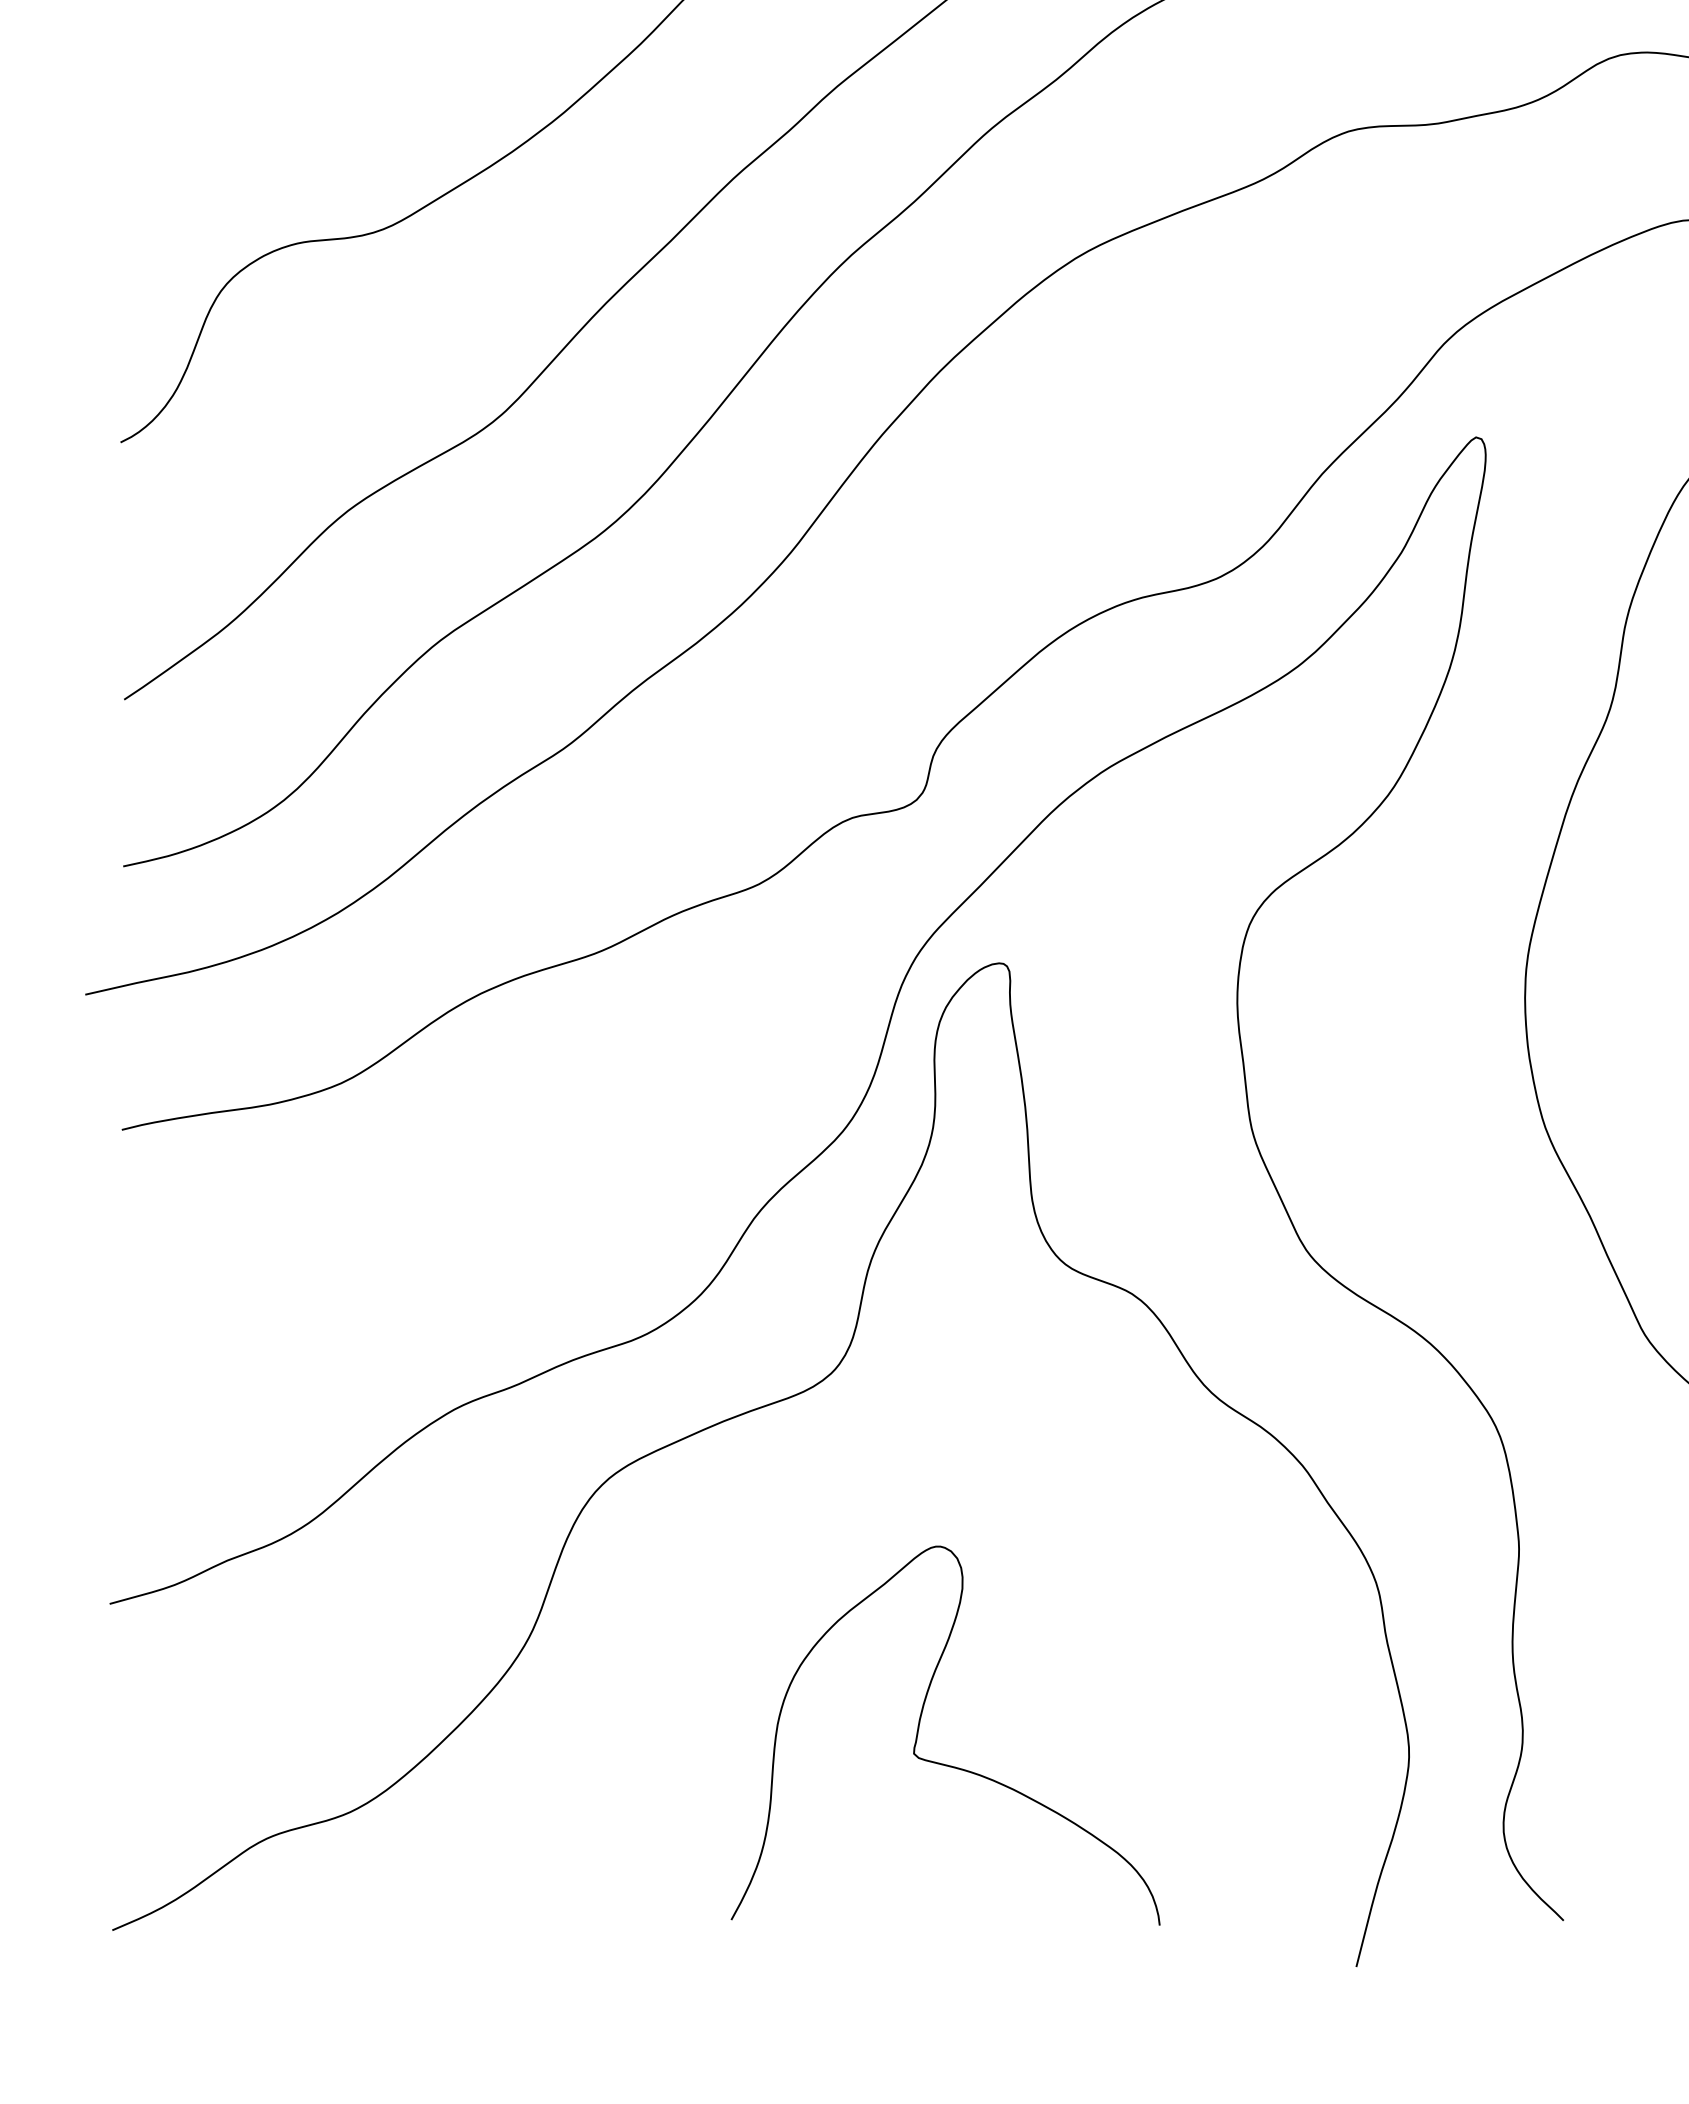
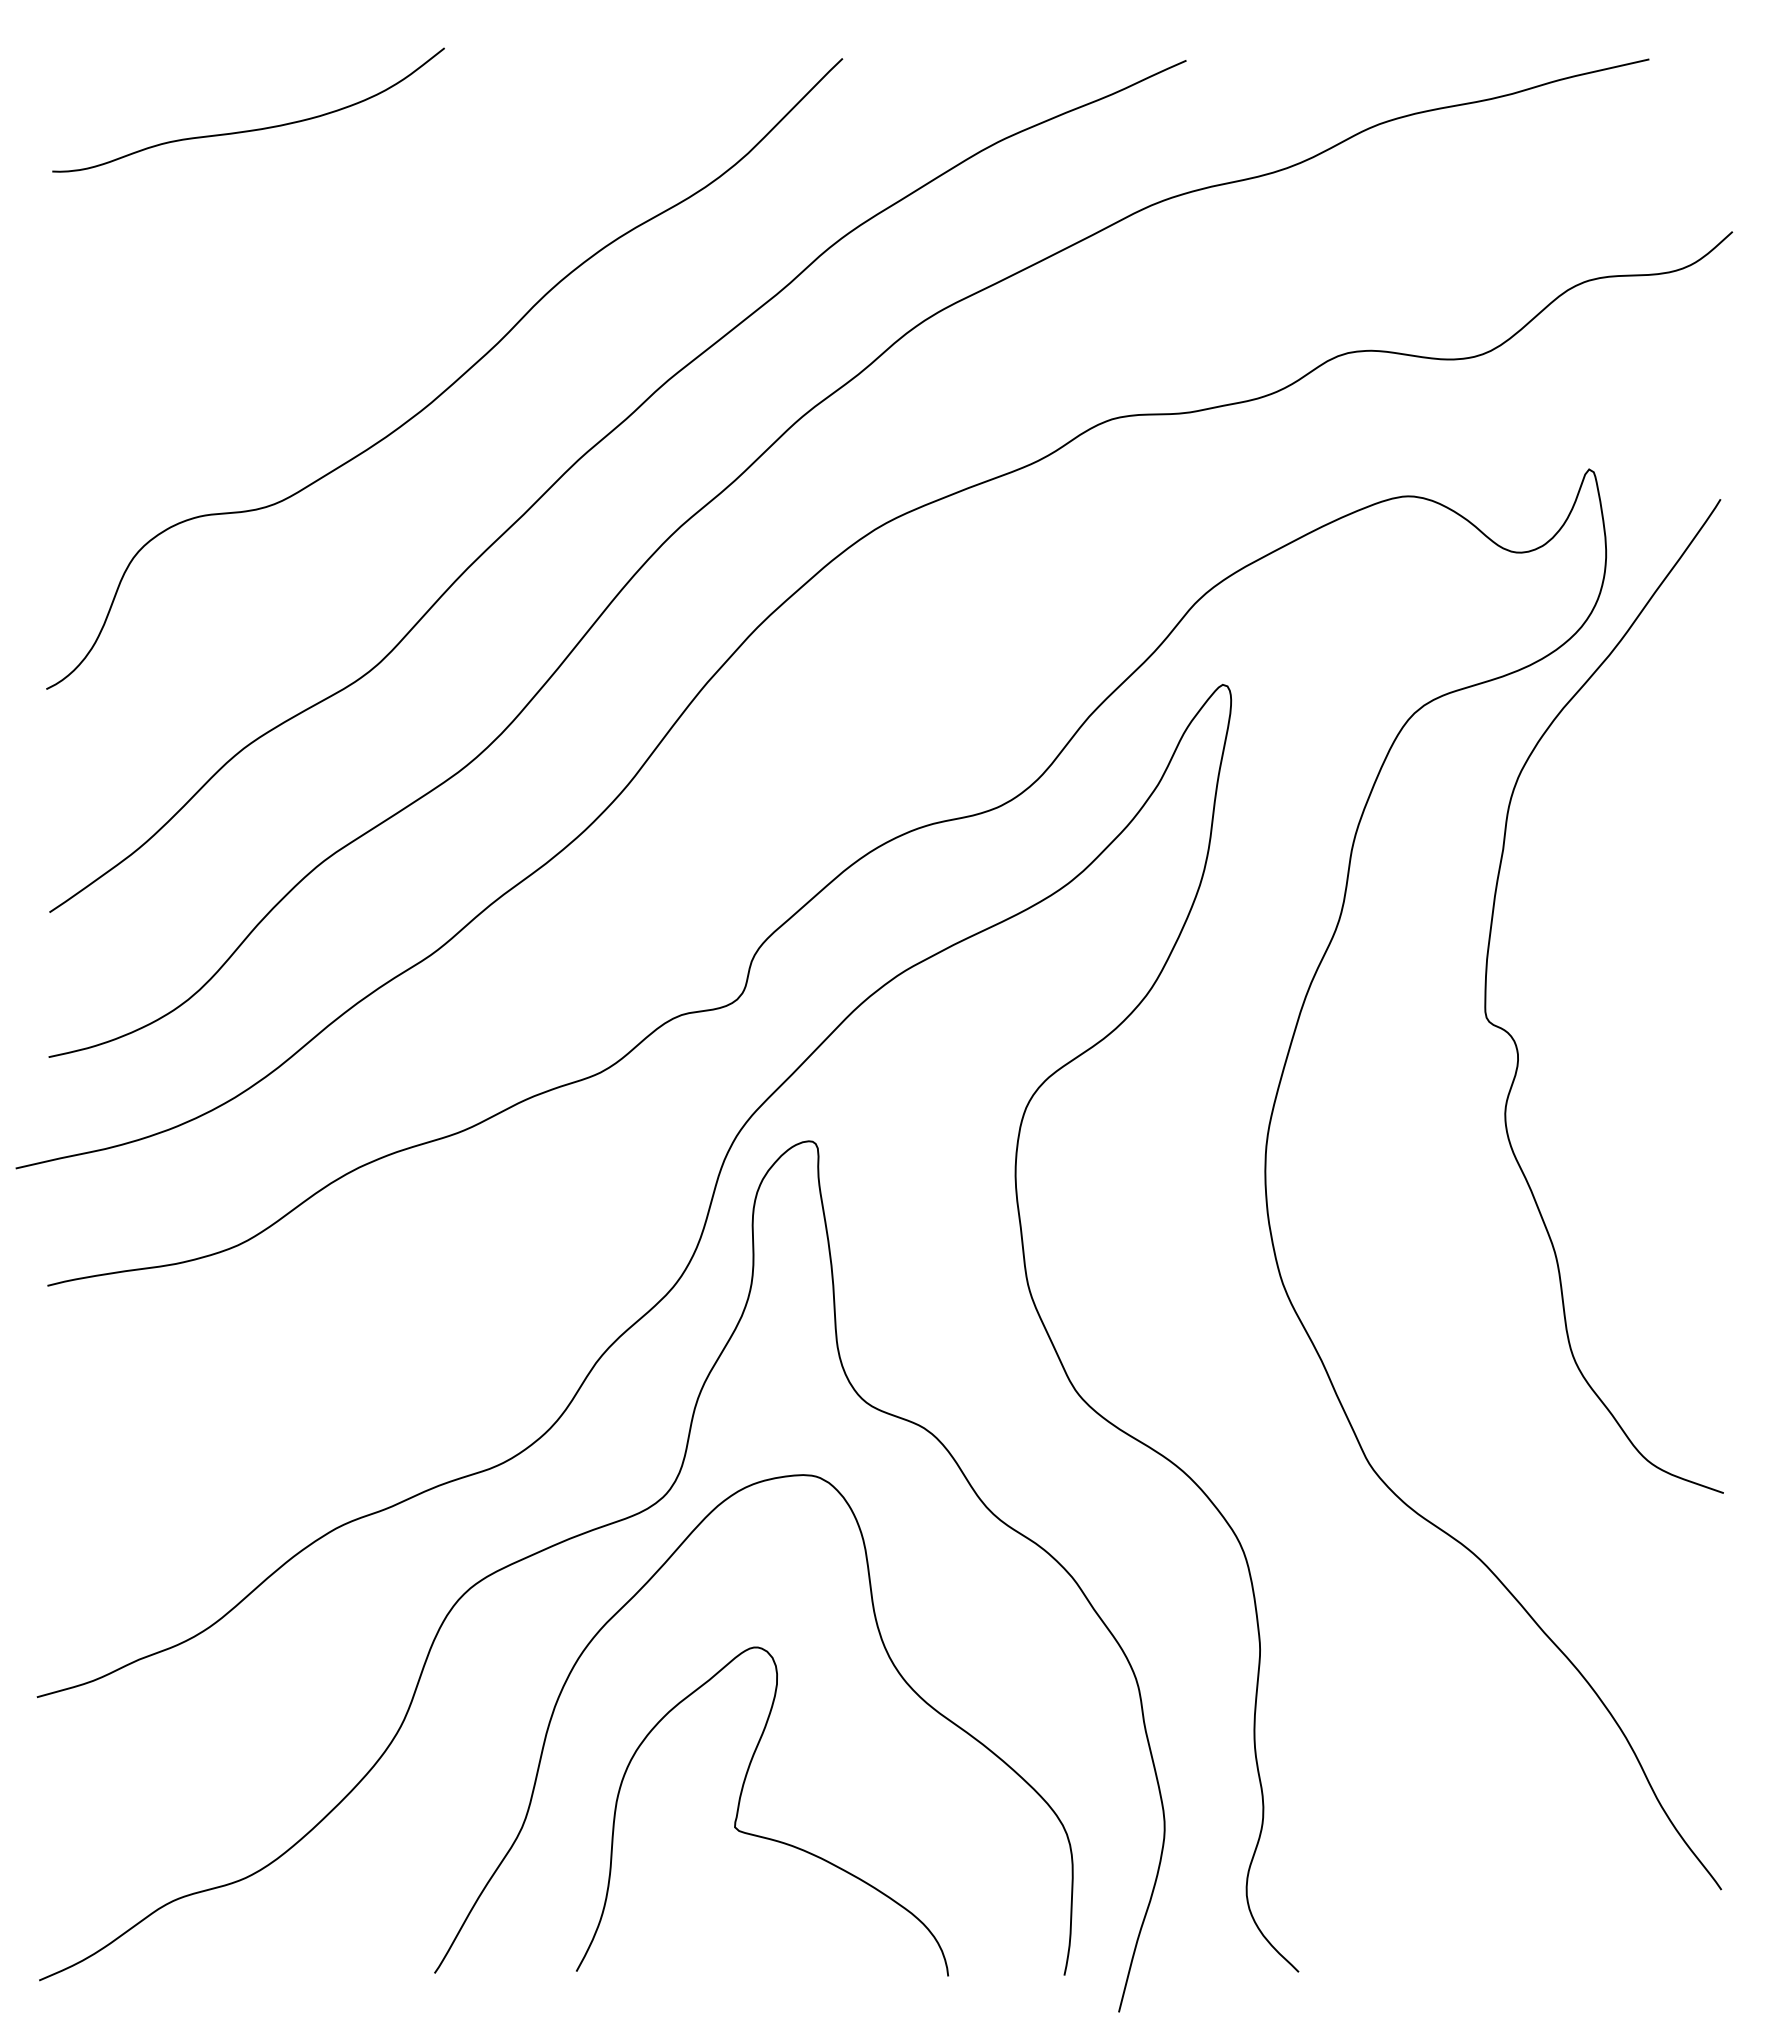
curve: (1090, 1558) -> (888, 1657), added

